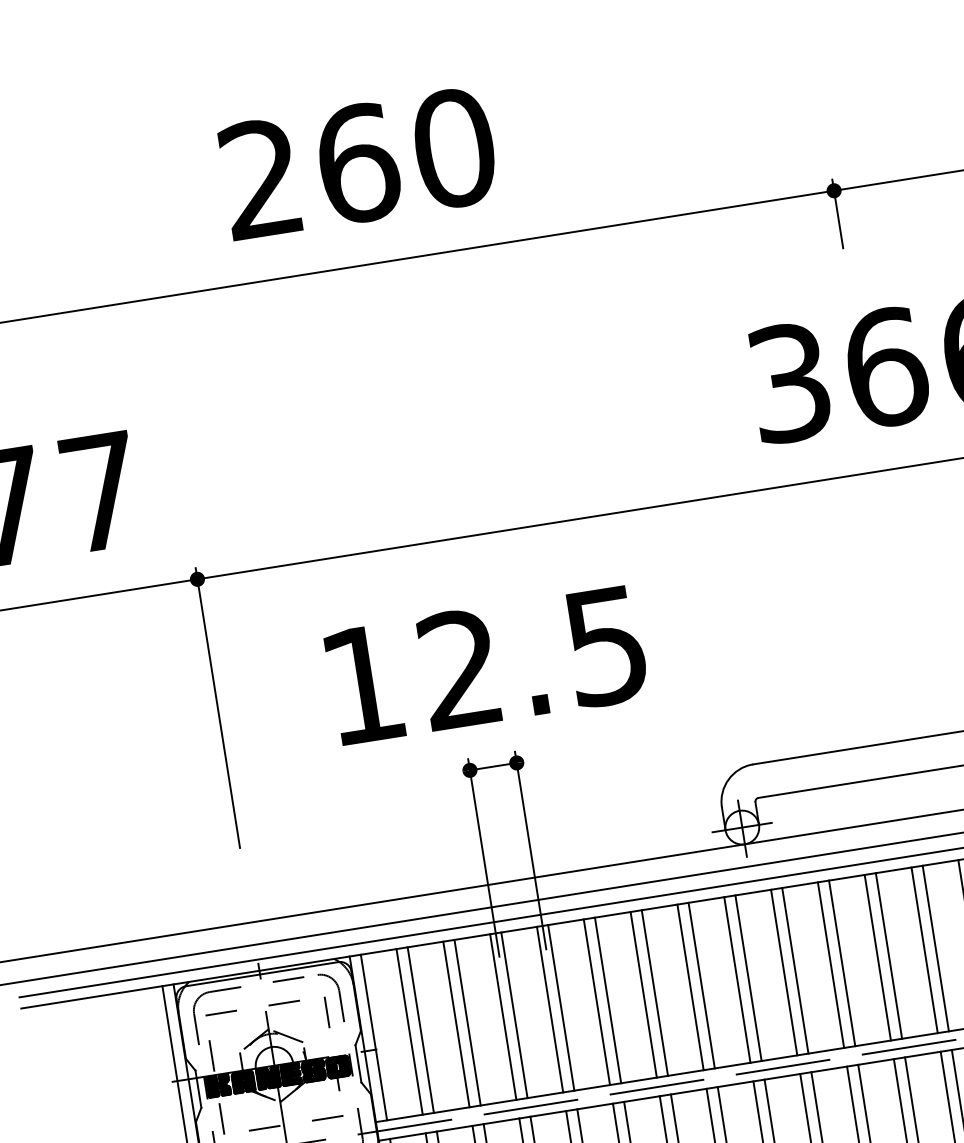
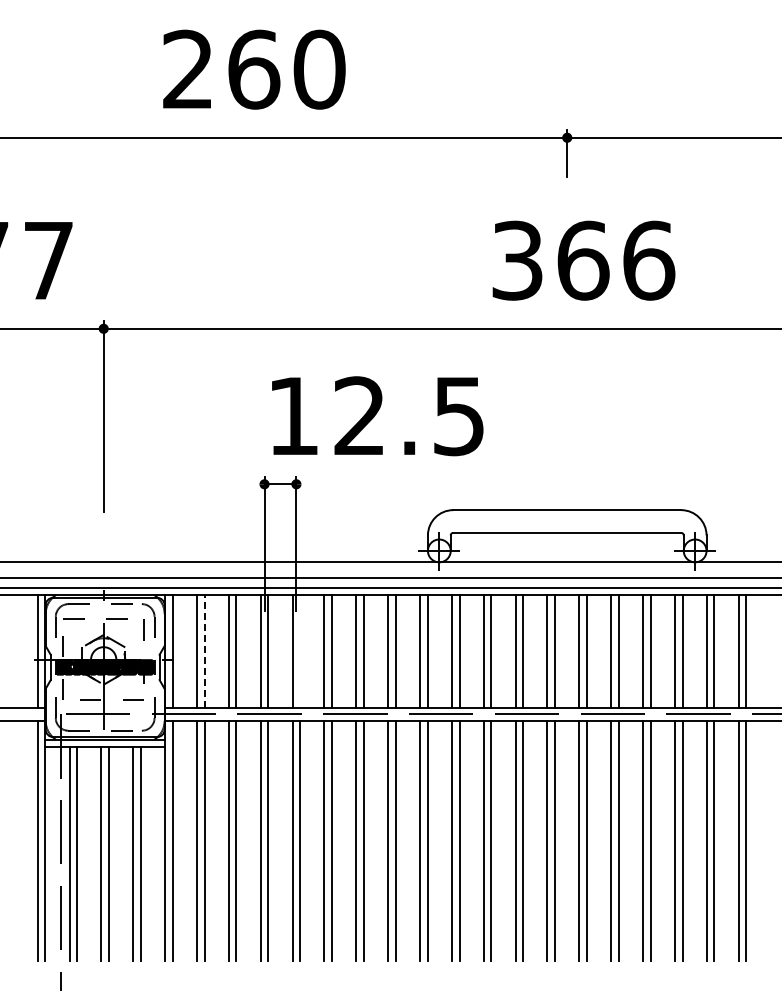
text: (486, 665) -> (377, 416), moved
line: (561, 1007) -> (300, 651), removed
line: (420, 1030) -> (204, 651), solid -> dashed

